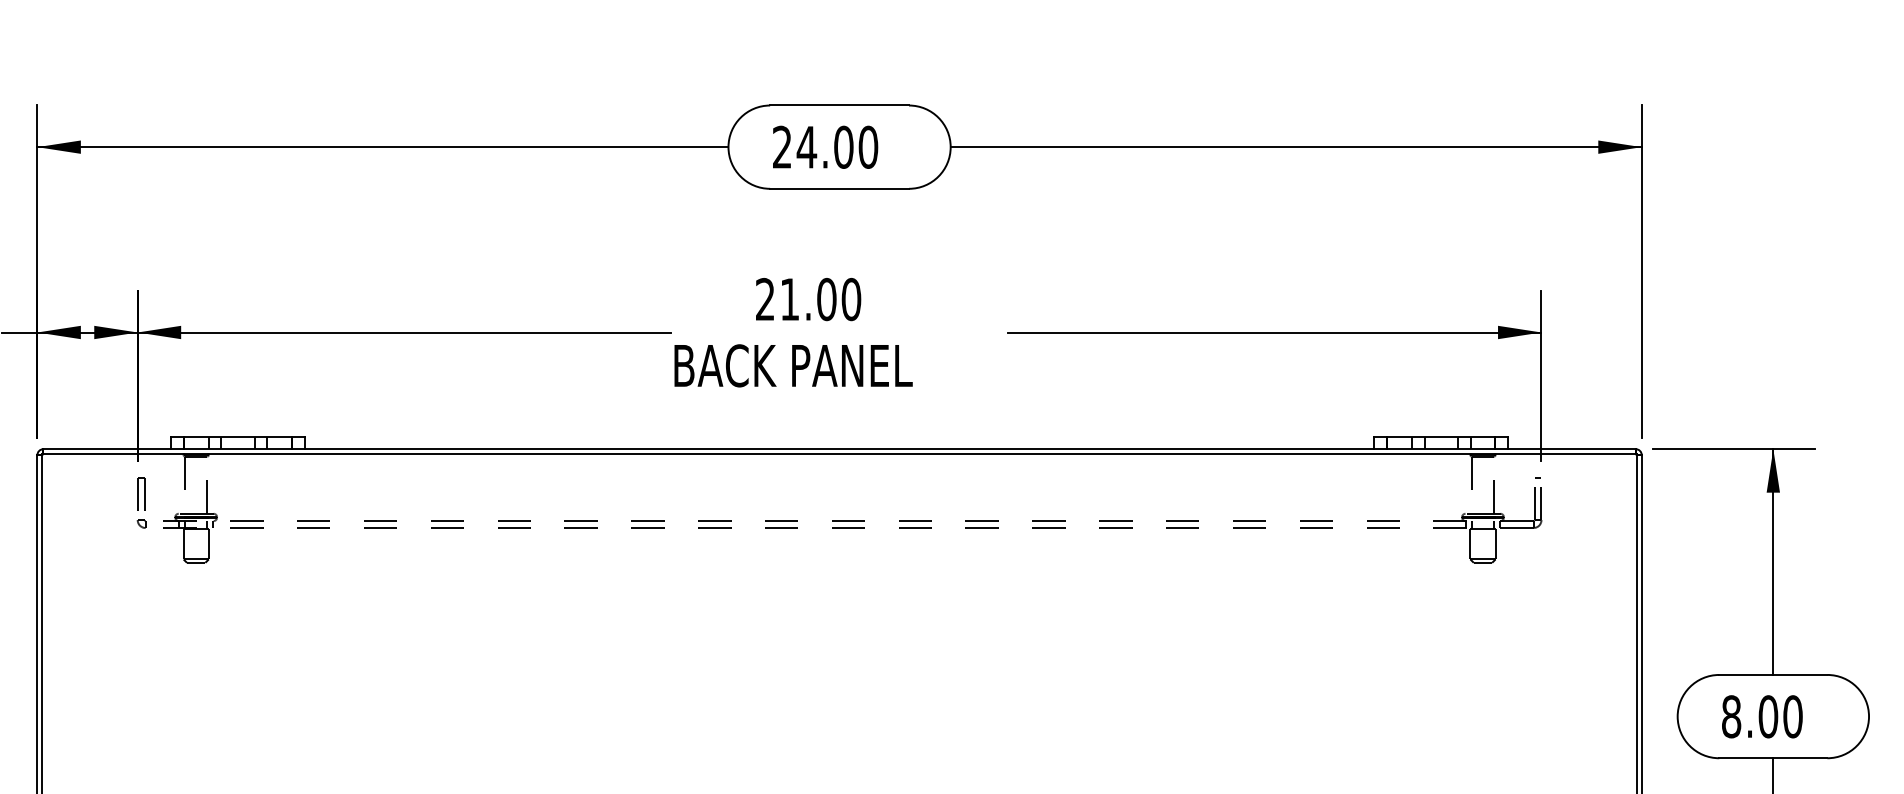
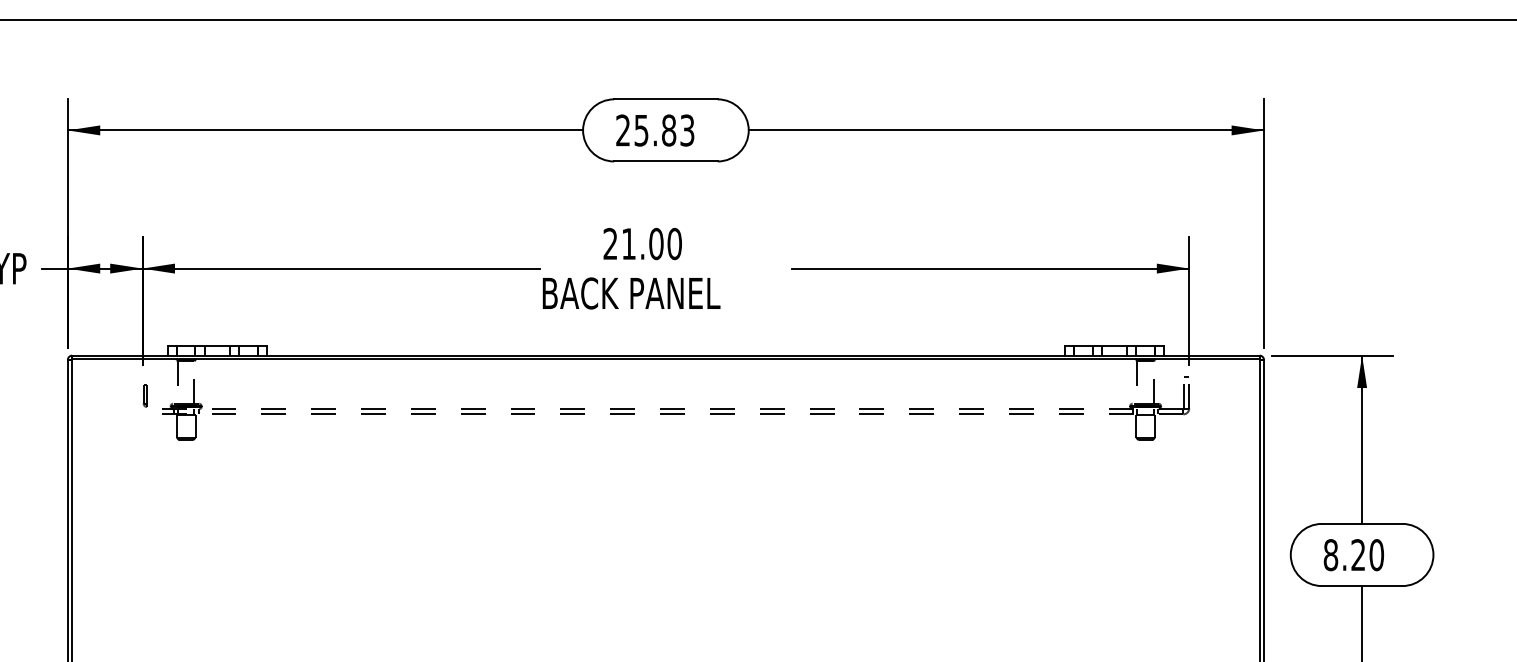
text: (836, 147) -> (663, 130), 24.00 -> 25.83
part: (140, 502) -> (144, 395), size x0.6
text: (1768, 717) -> (1358, 555), 8.00 -> 8.20

